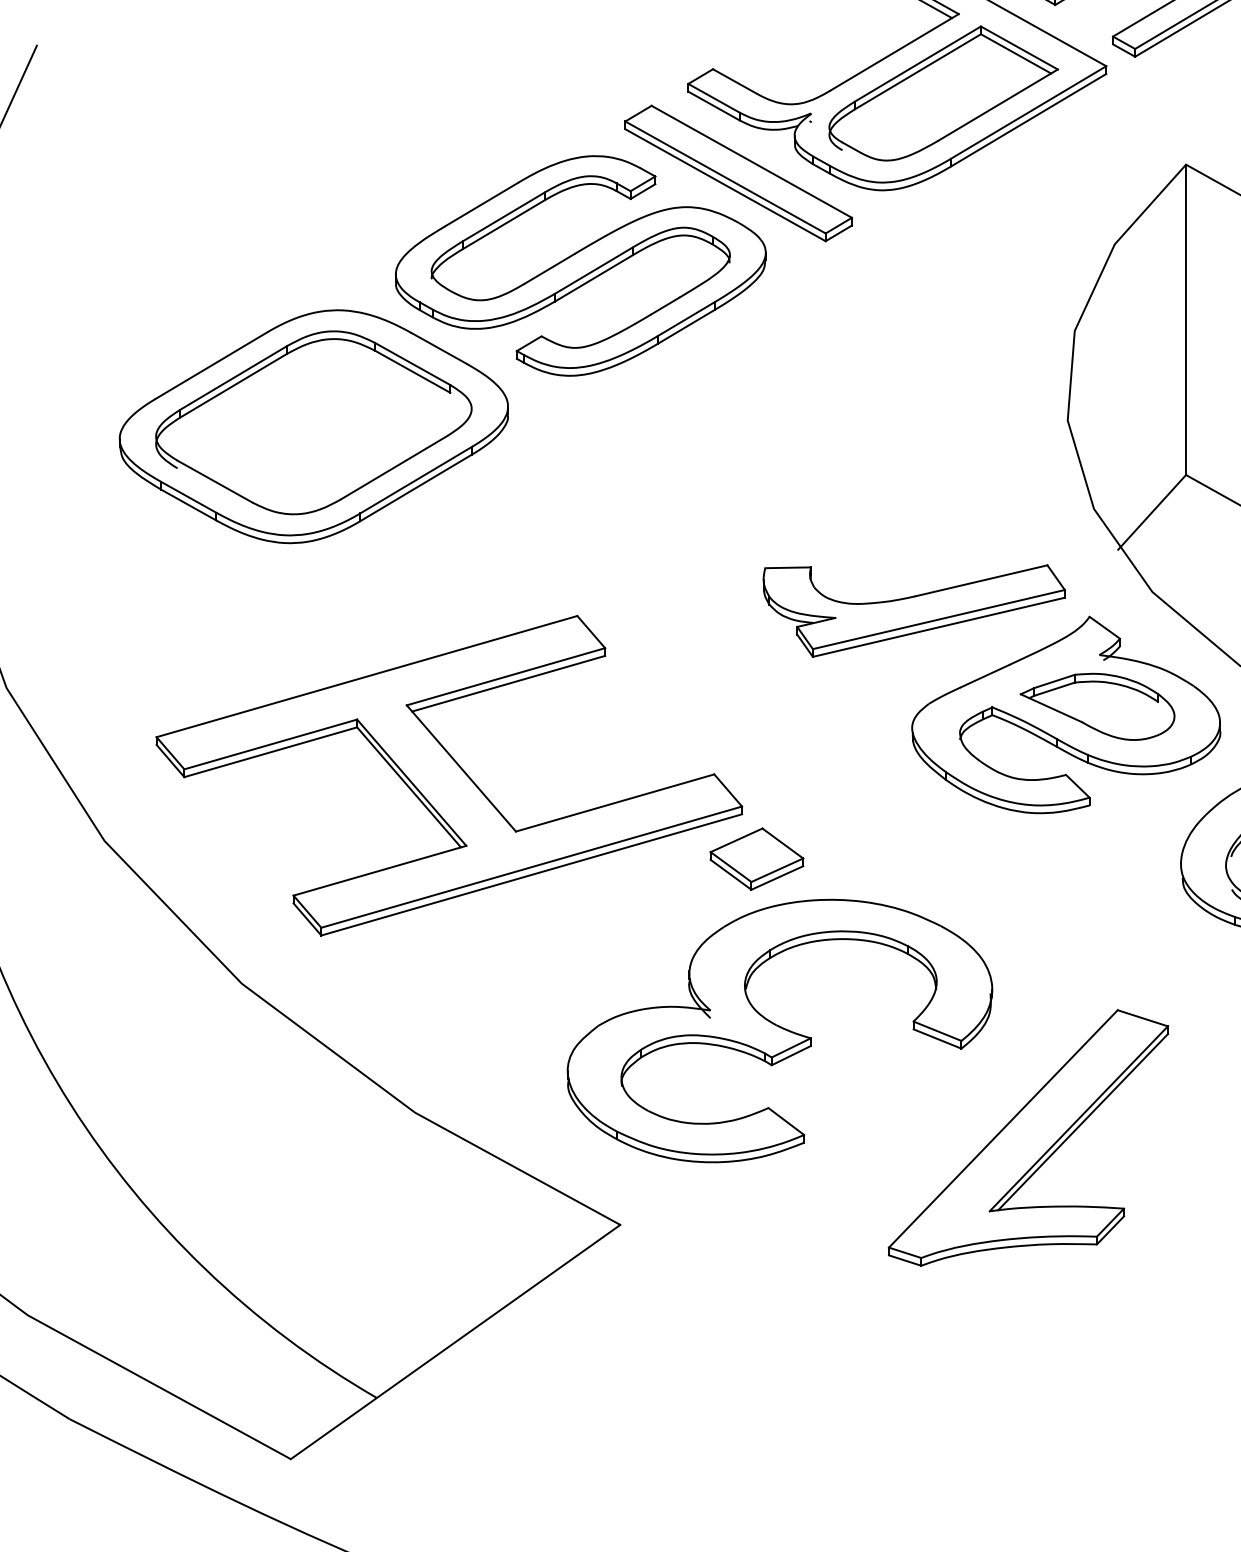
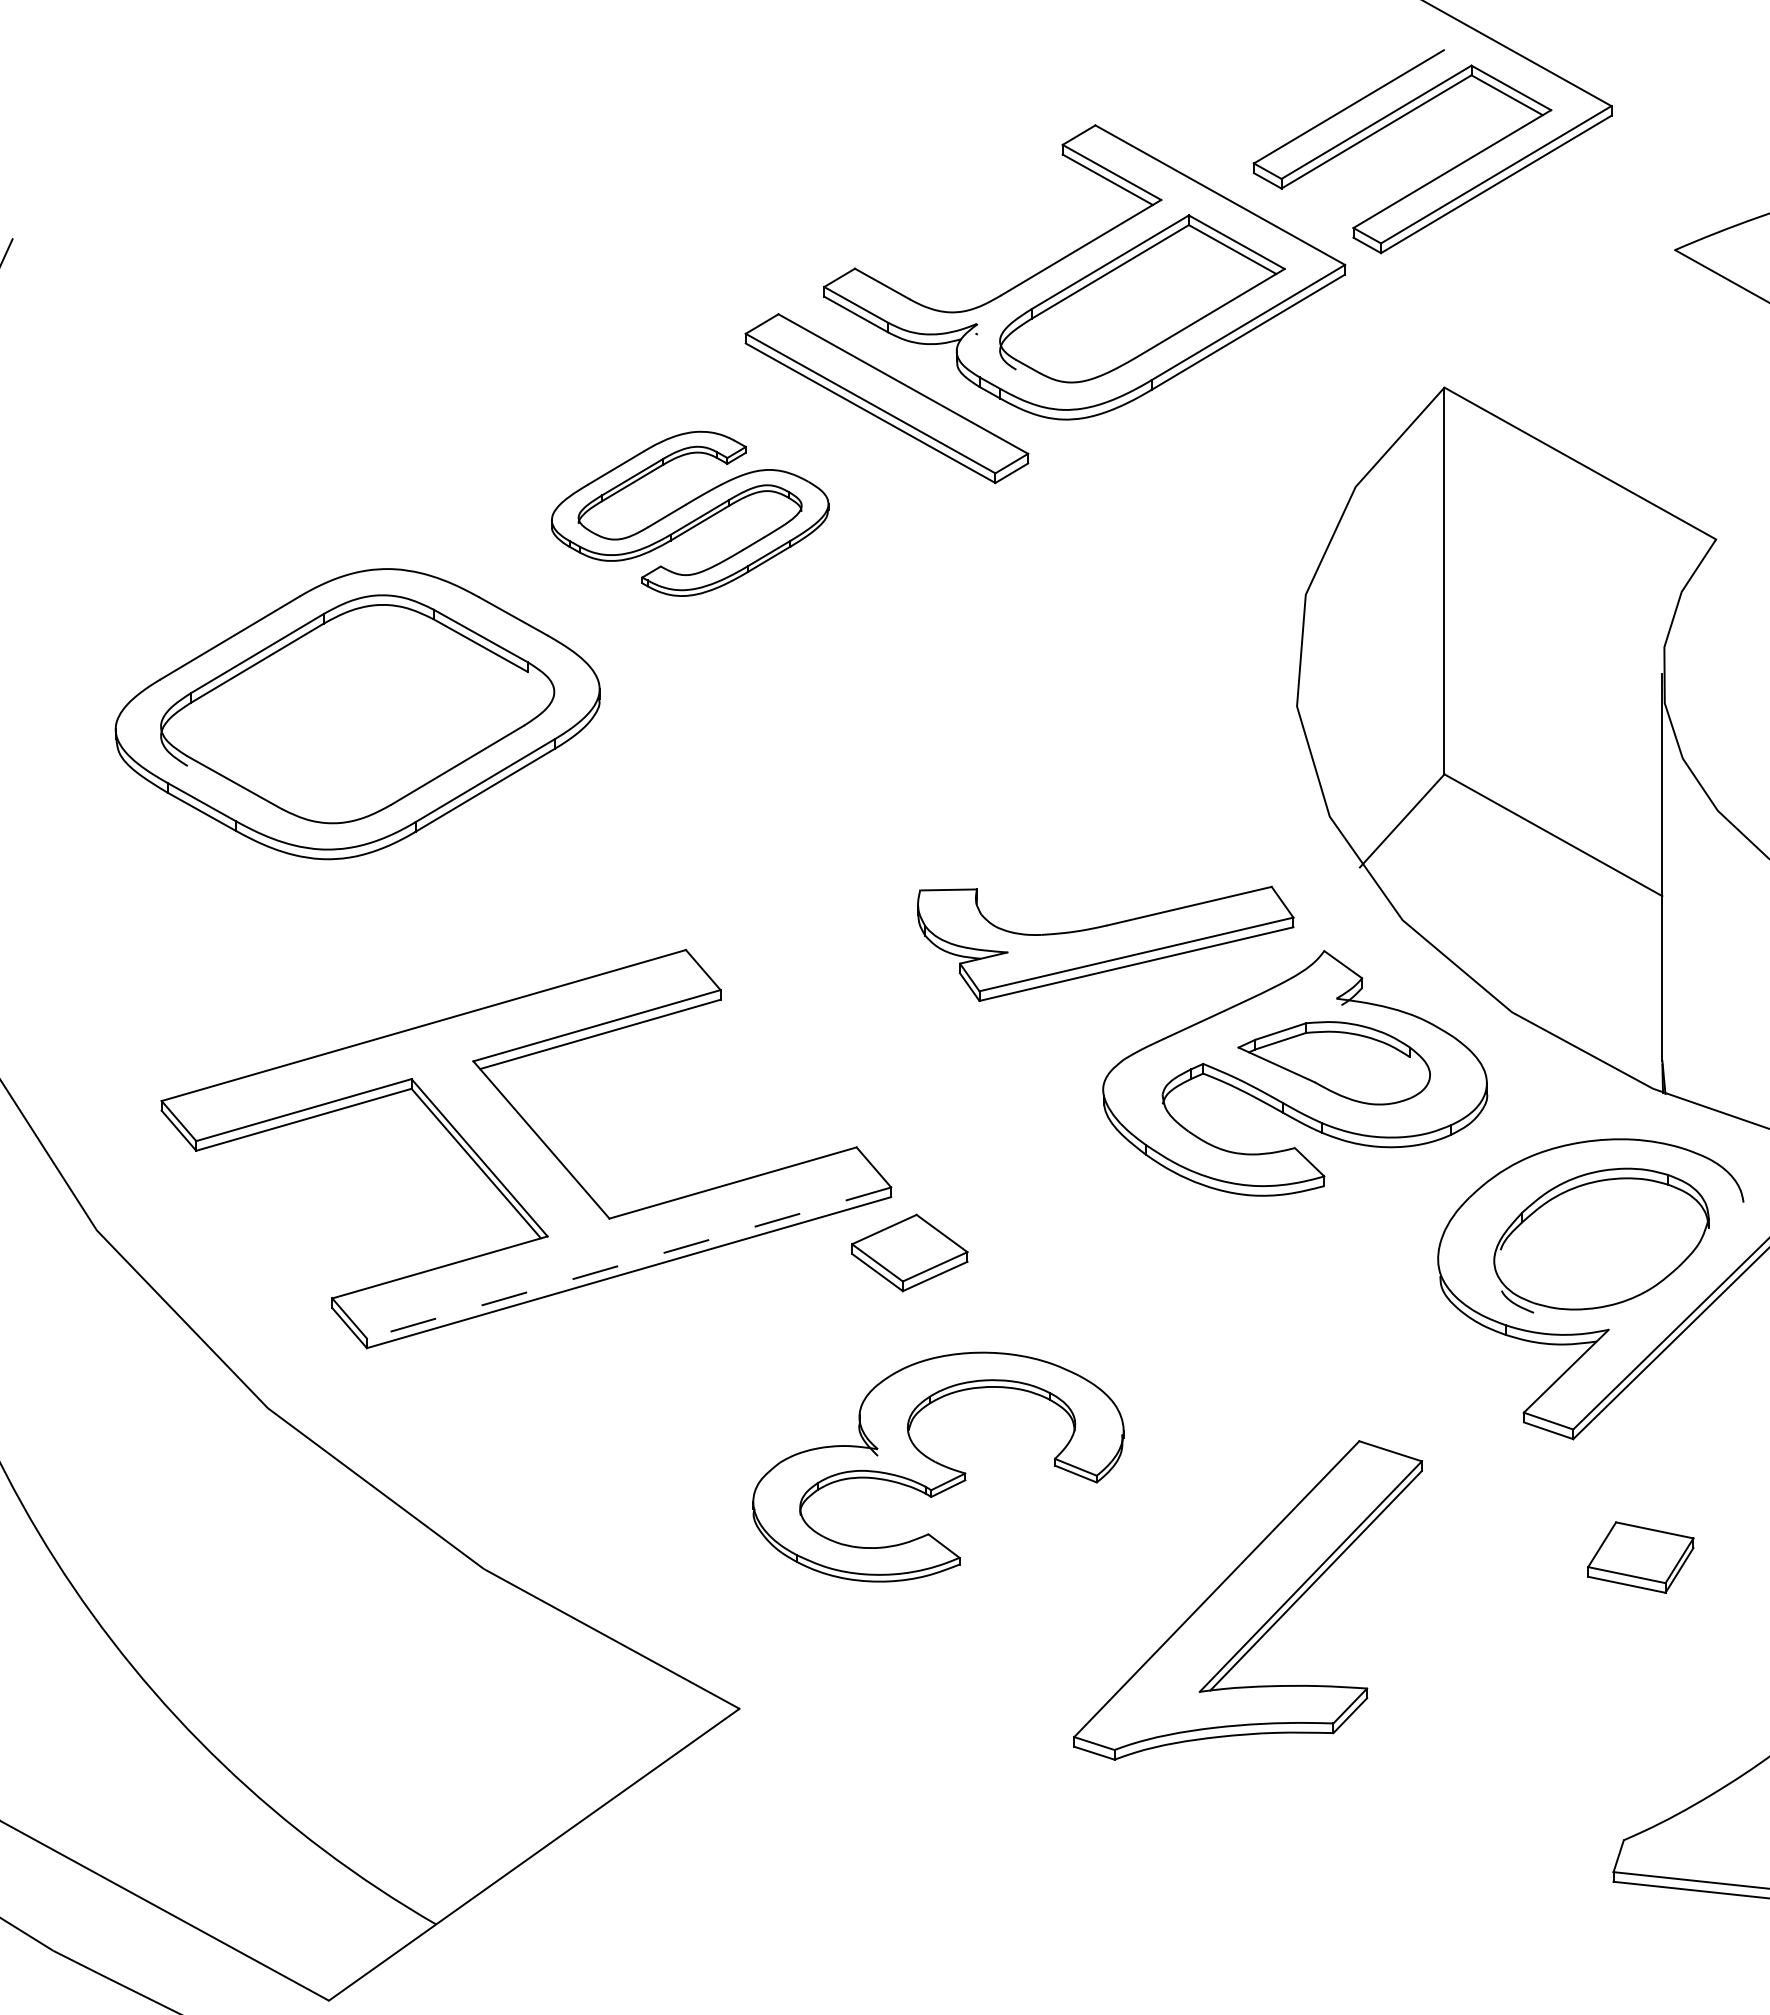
part: (580, 265) -> (689, 513), size x0.6
line: (532, 866) -> (629, 1262), solid -> dashed
part: (780, 1030) -> (938, 1466), size x0.7

